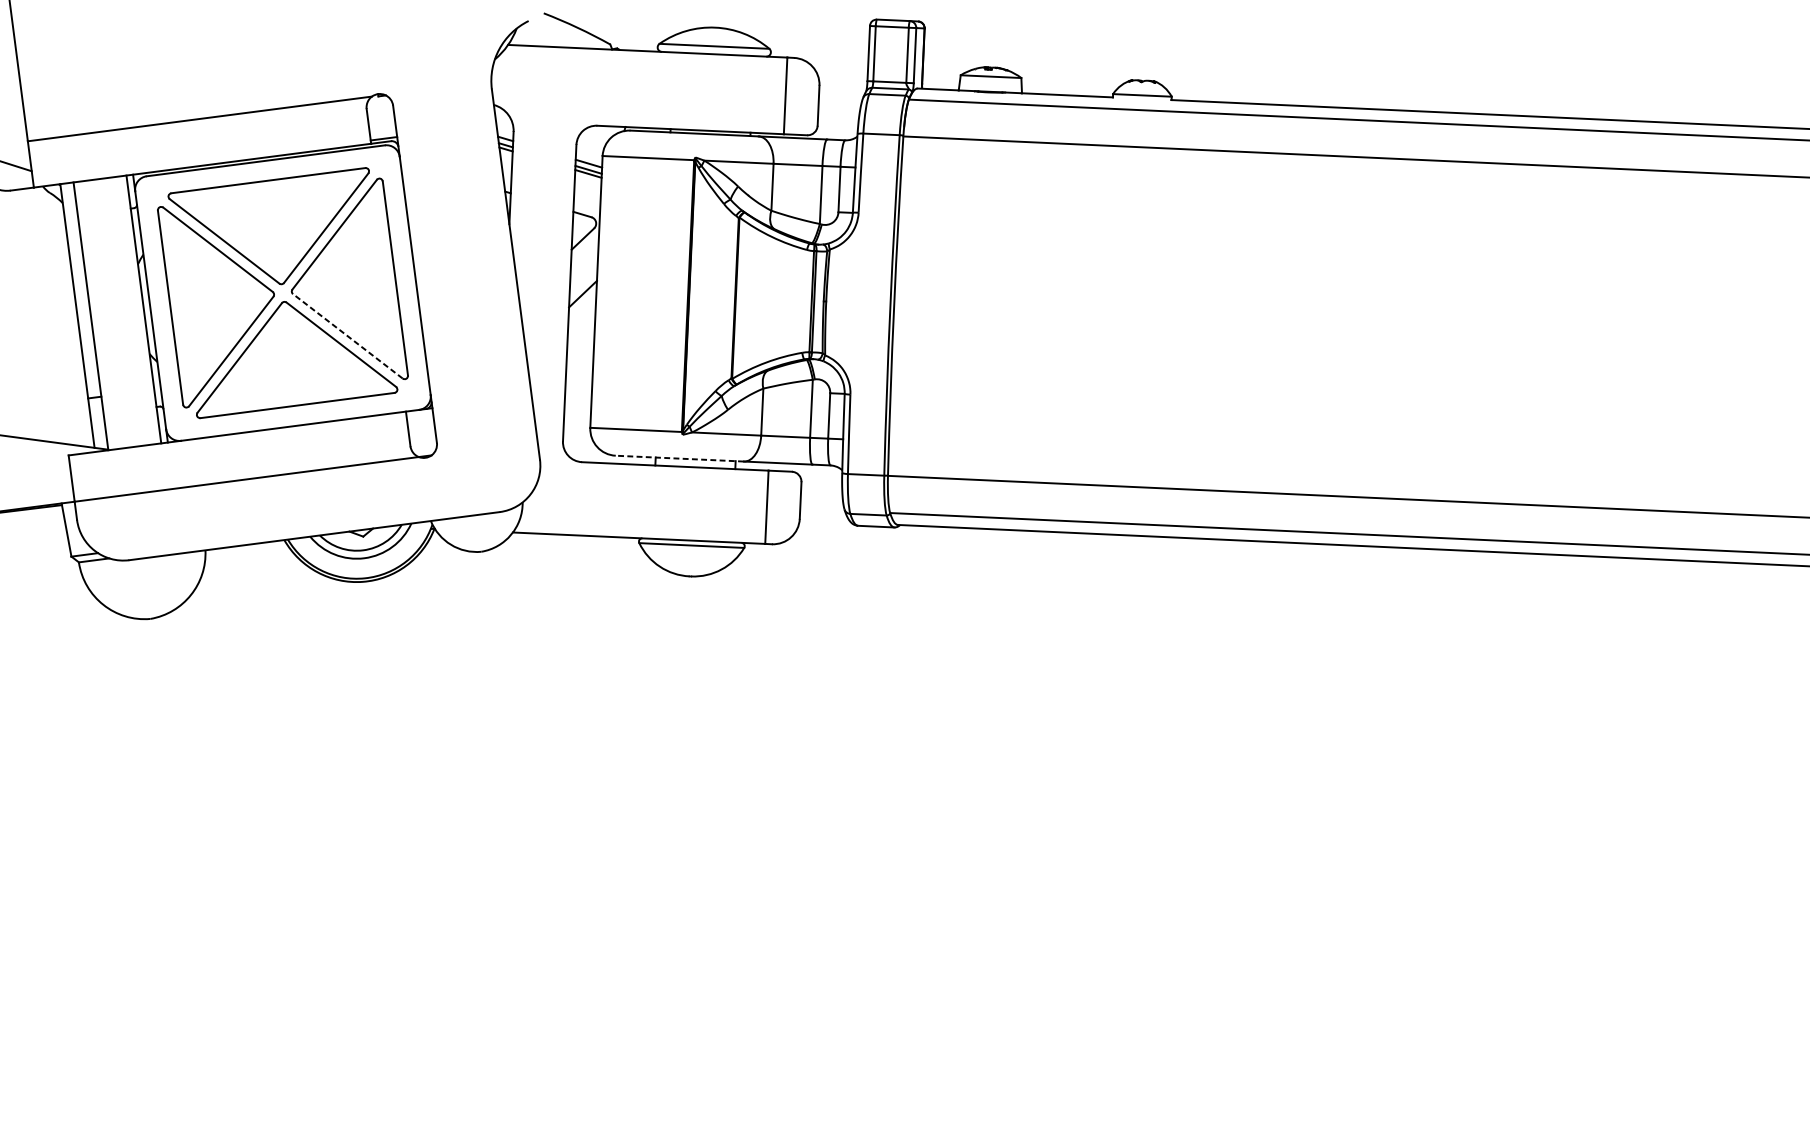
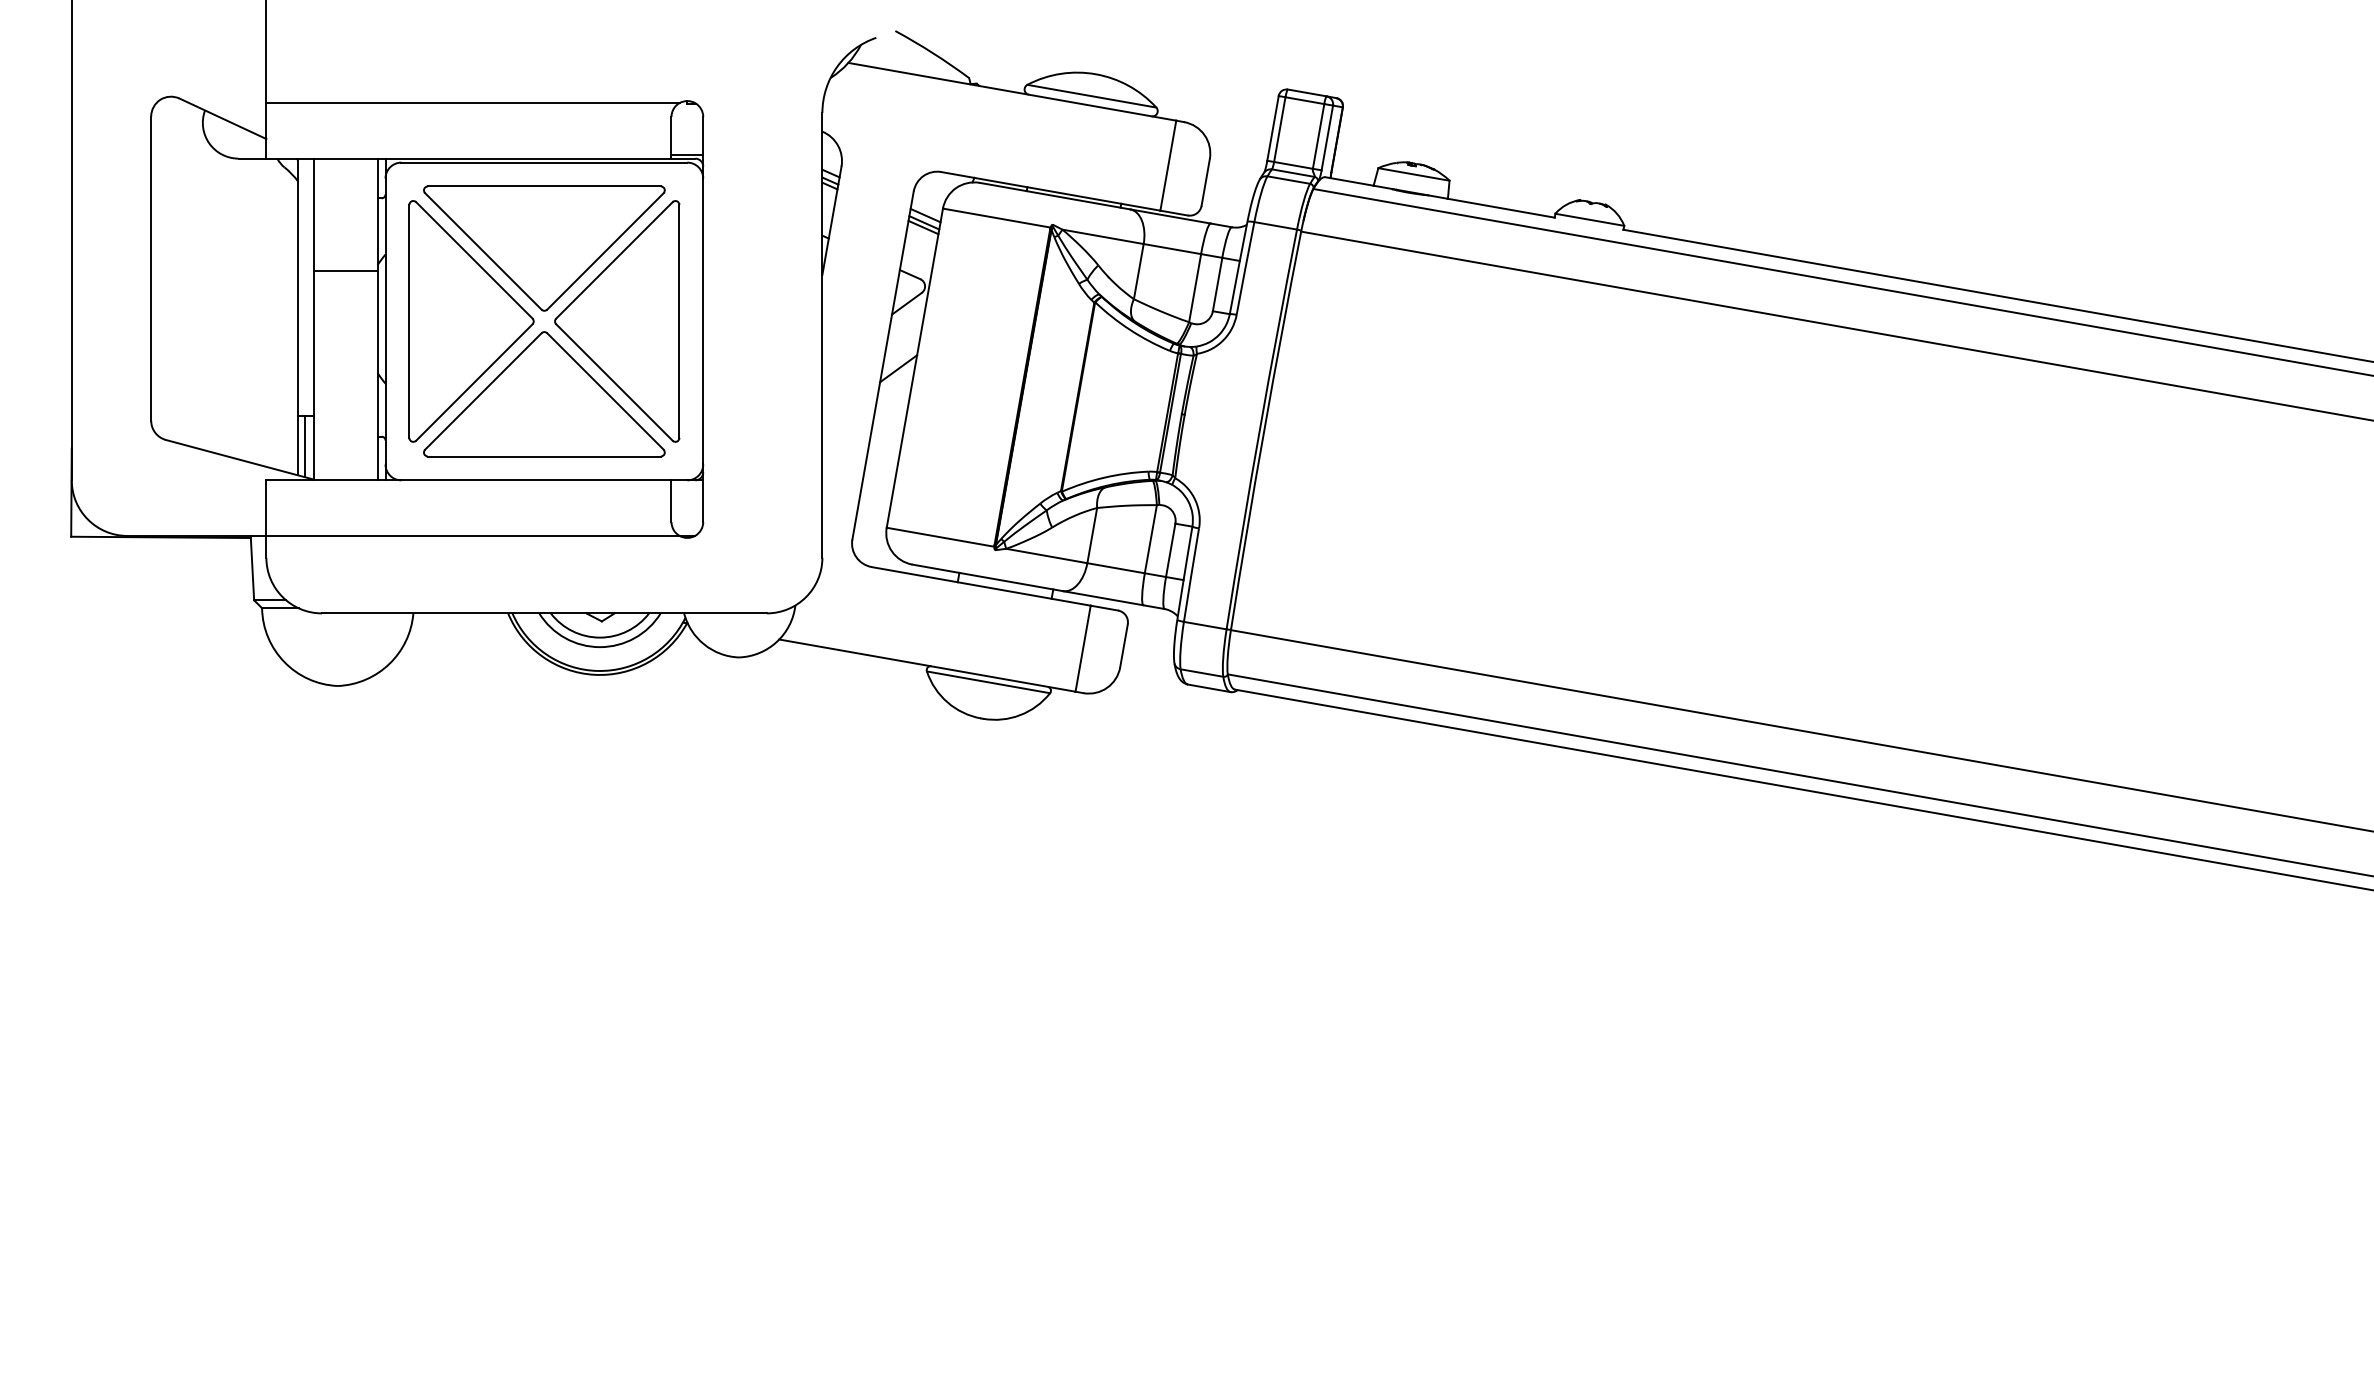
line: (111, 272) -> (345, 270), added
line: (347, 336) -> (614, 382), dashed -> solid
line: (97, 423) -> (305, 446), added
line: (679, 458) -> (987, 577), dashed -> solid

